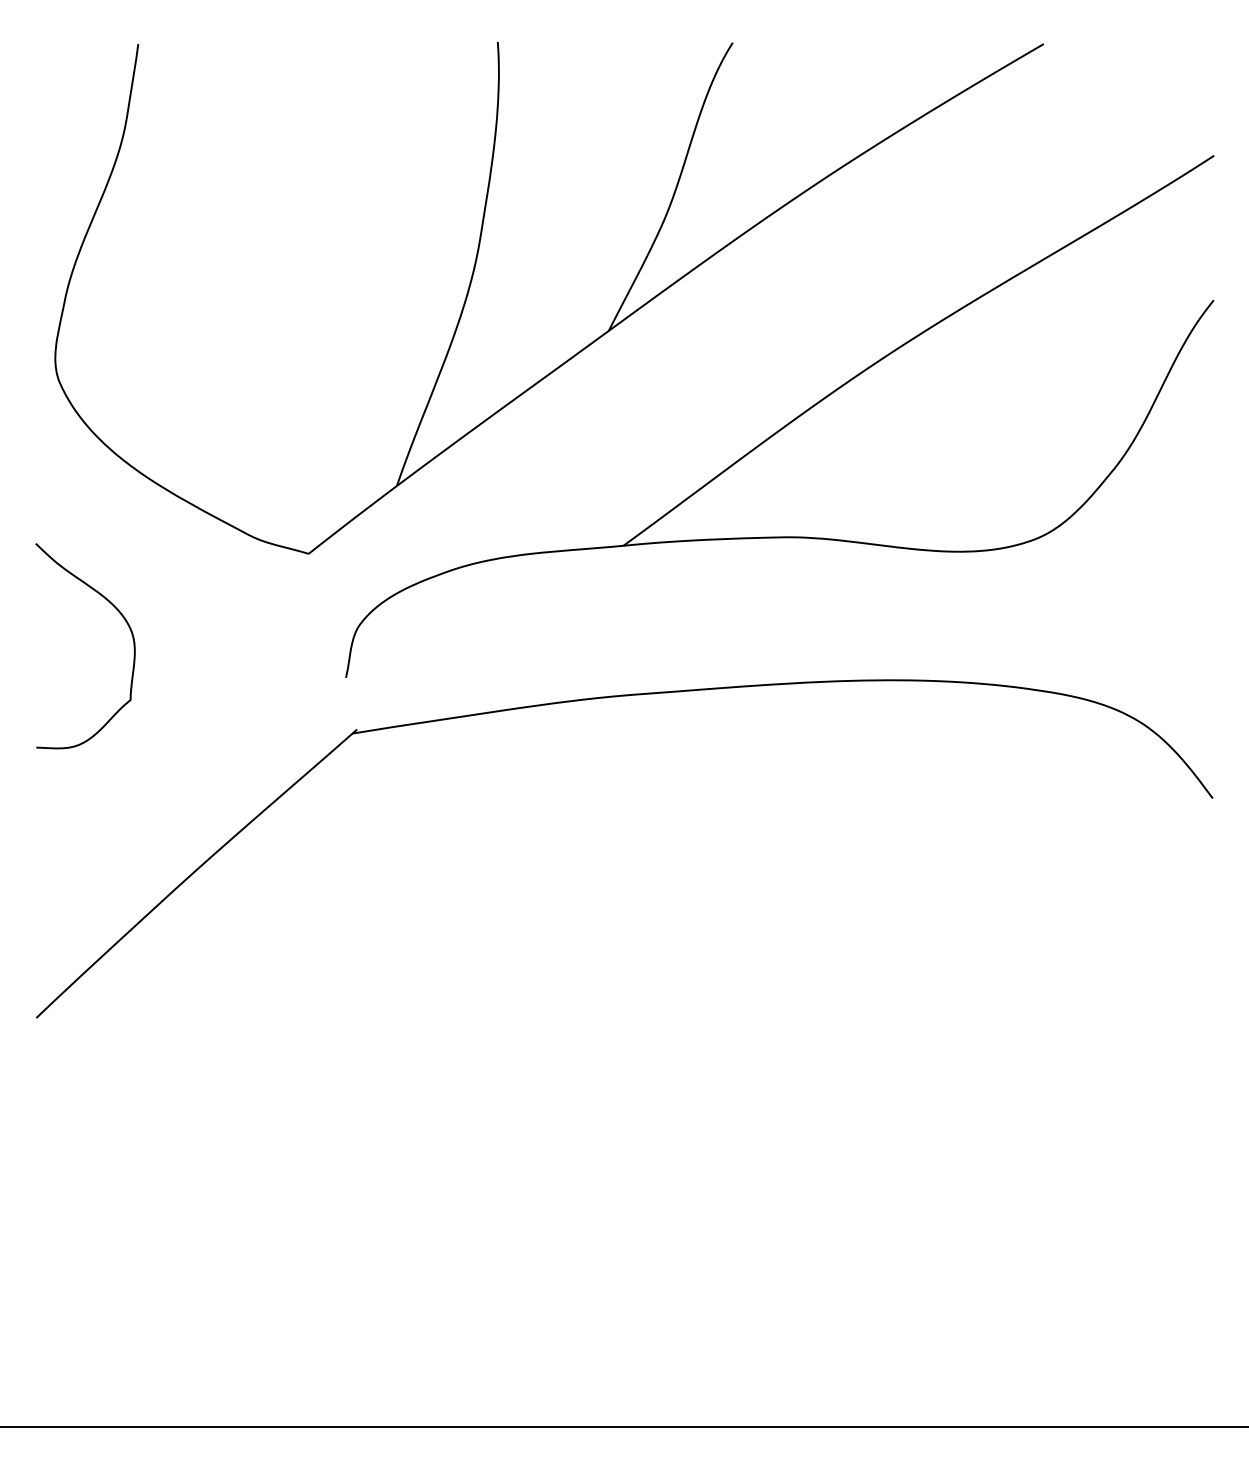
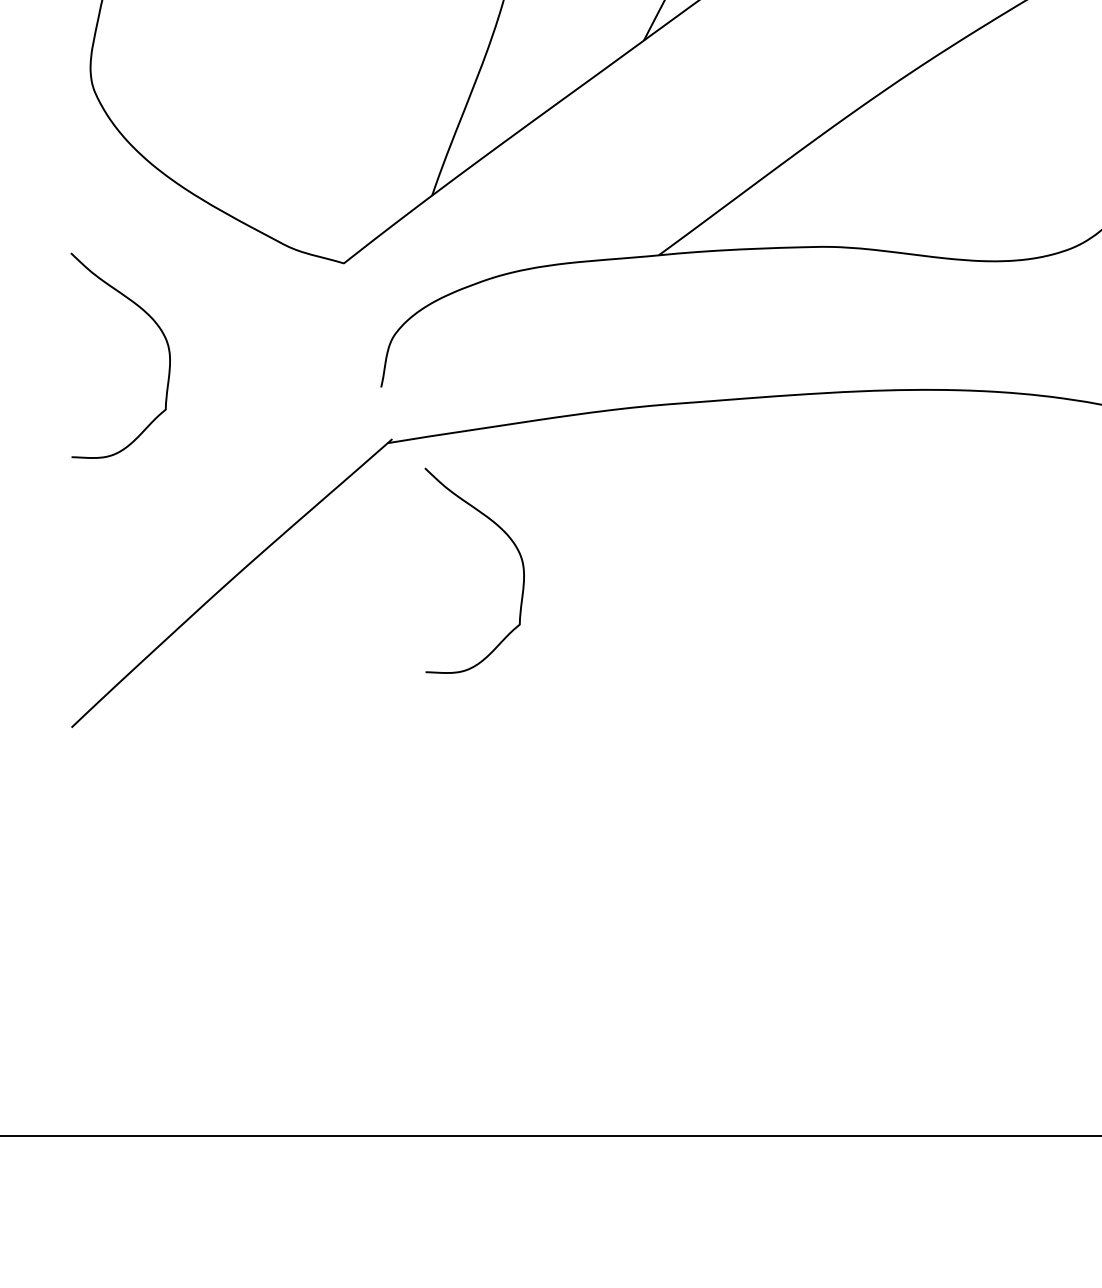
curve: (478, 835) -> (513, 545), added

